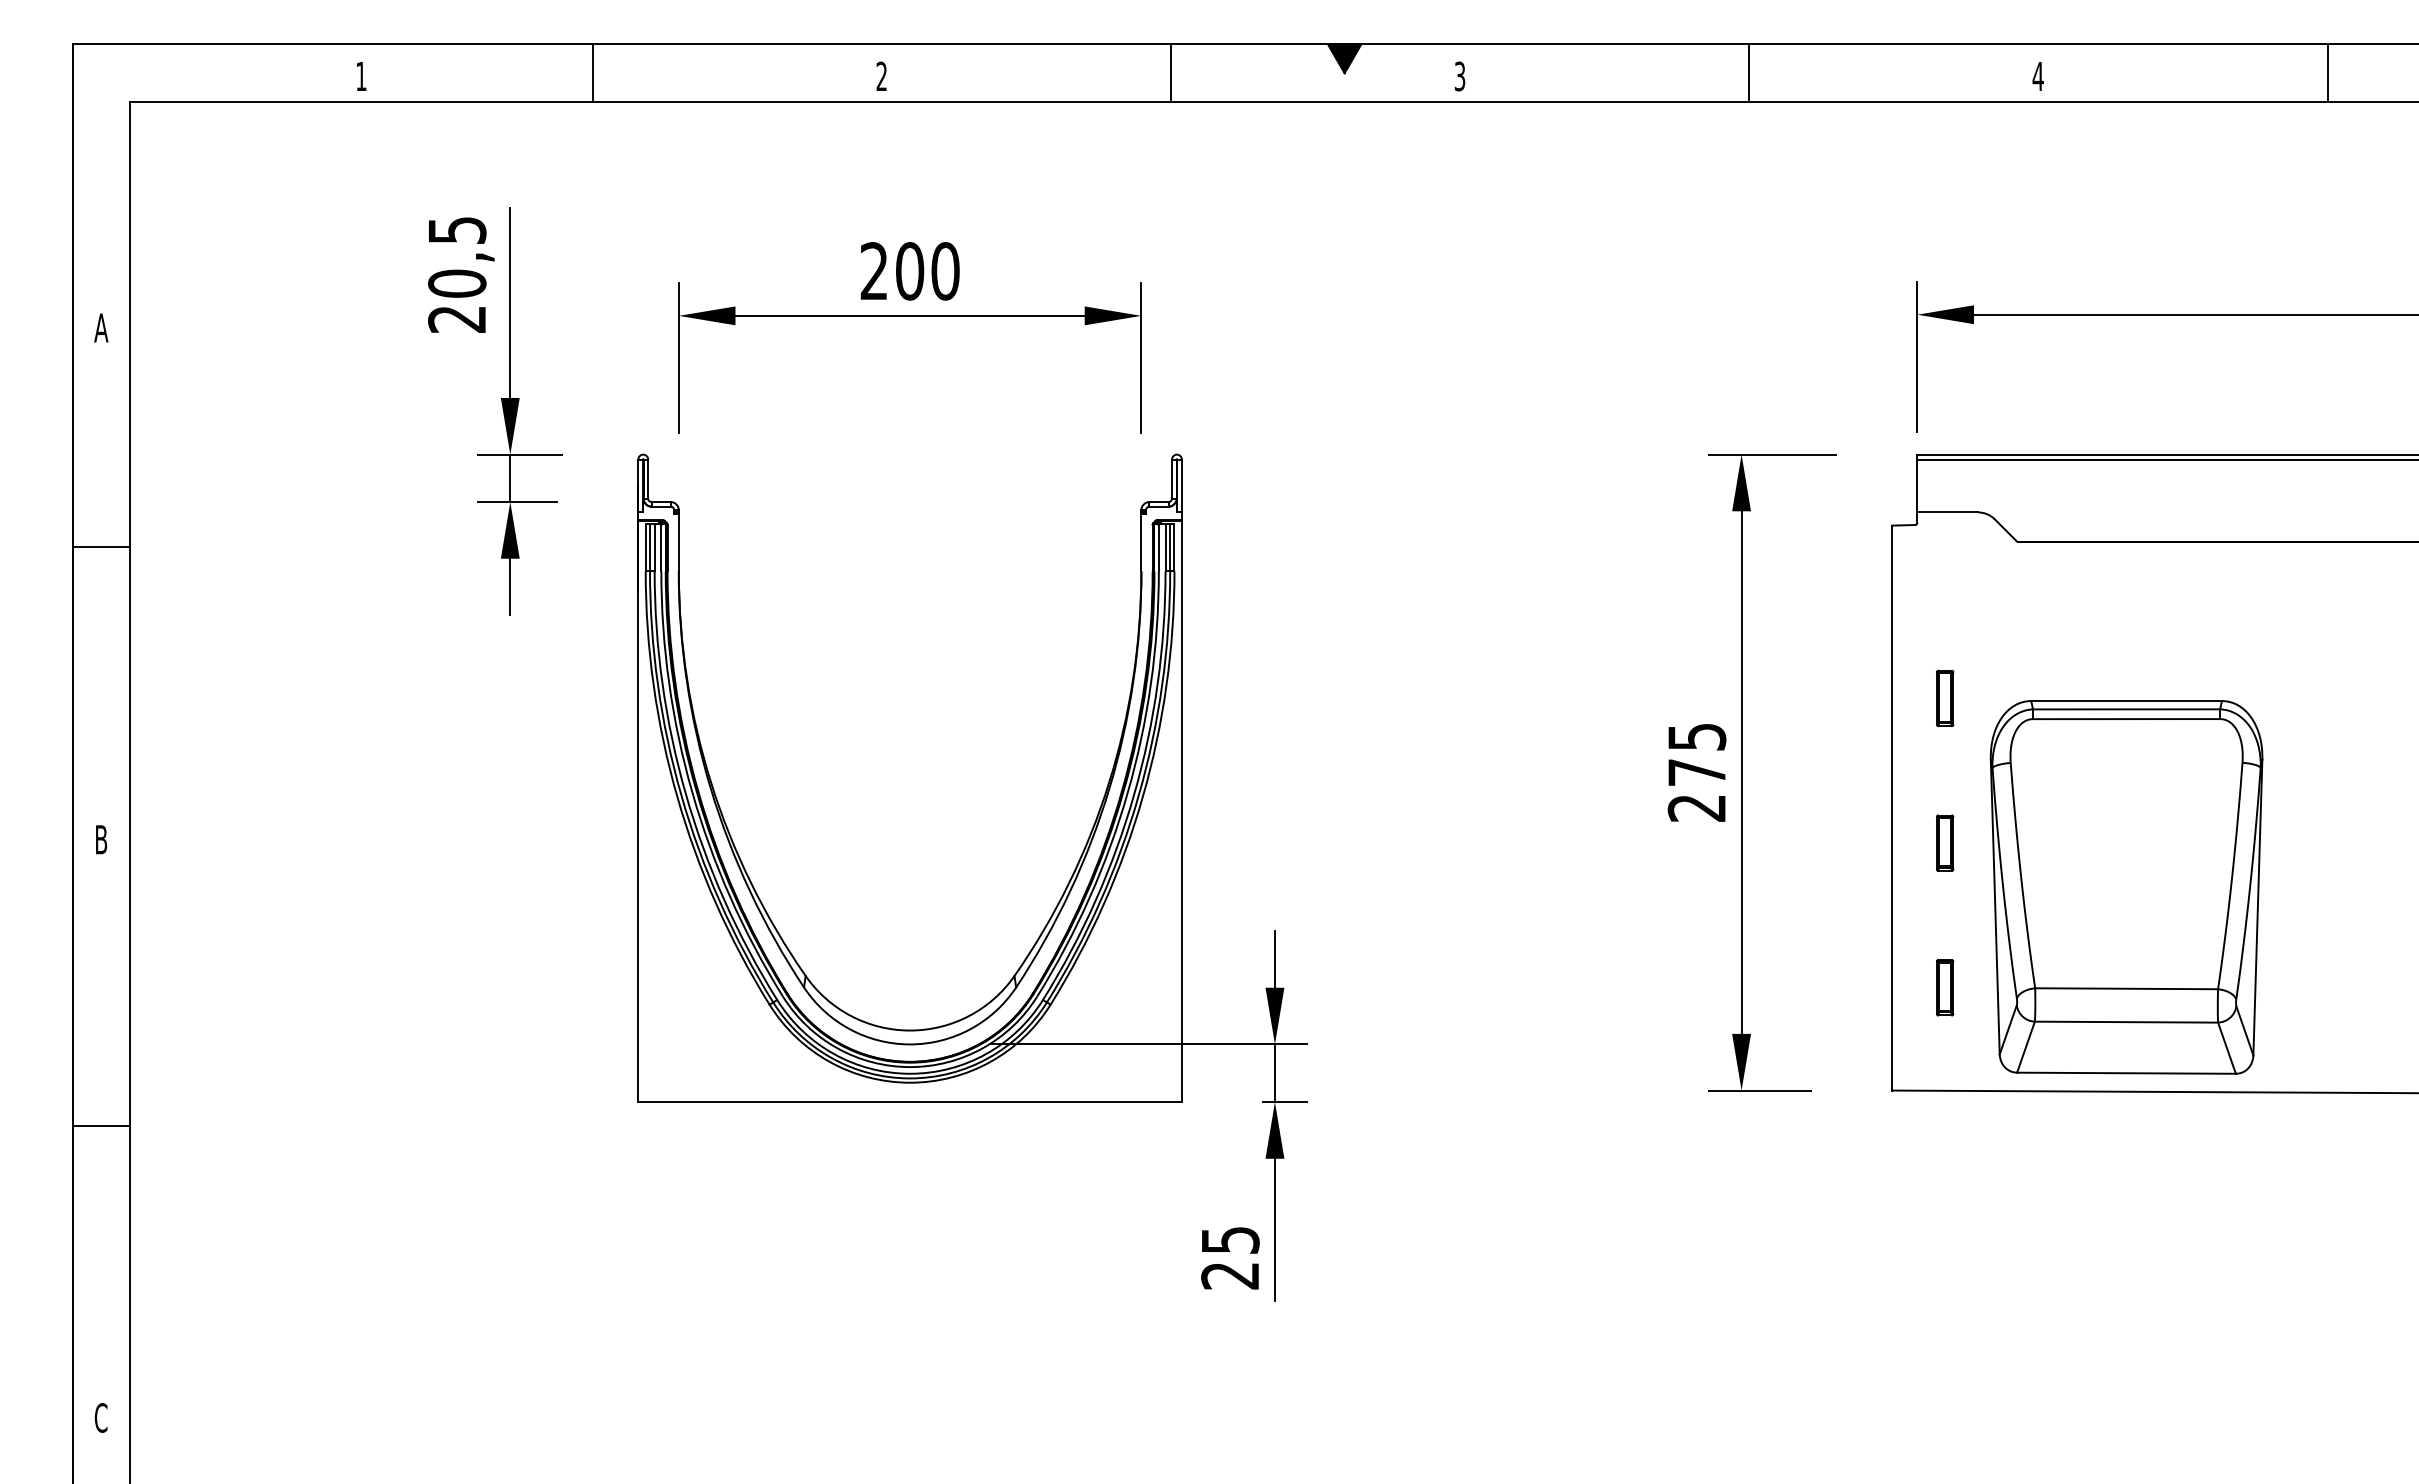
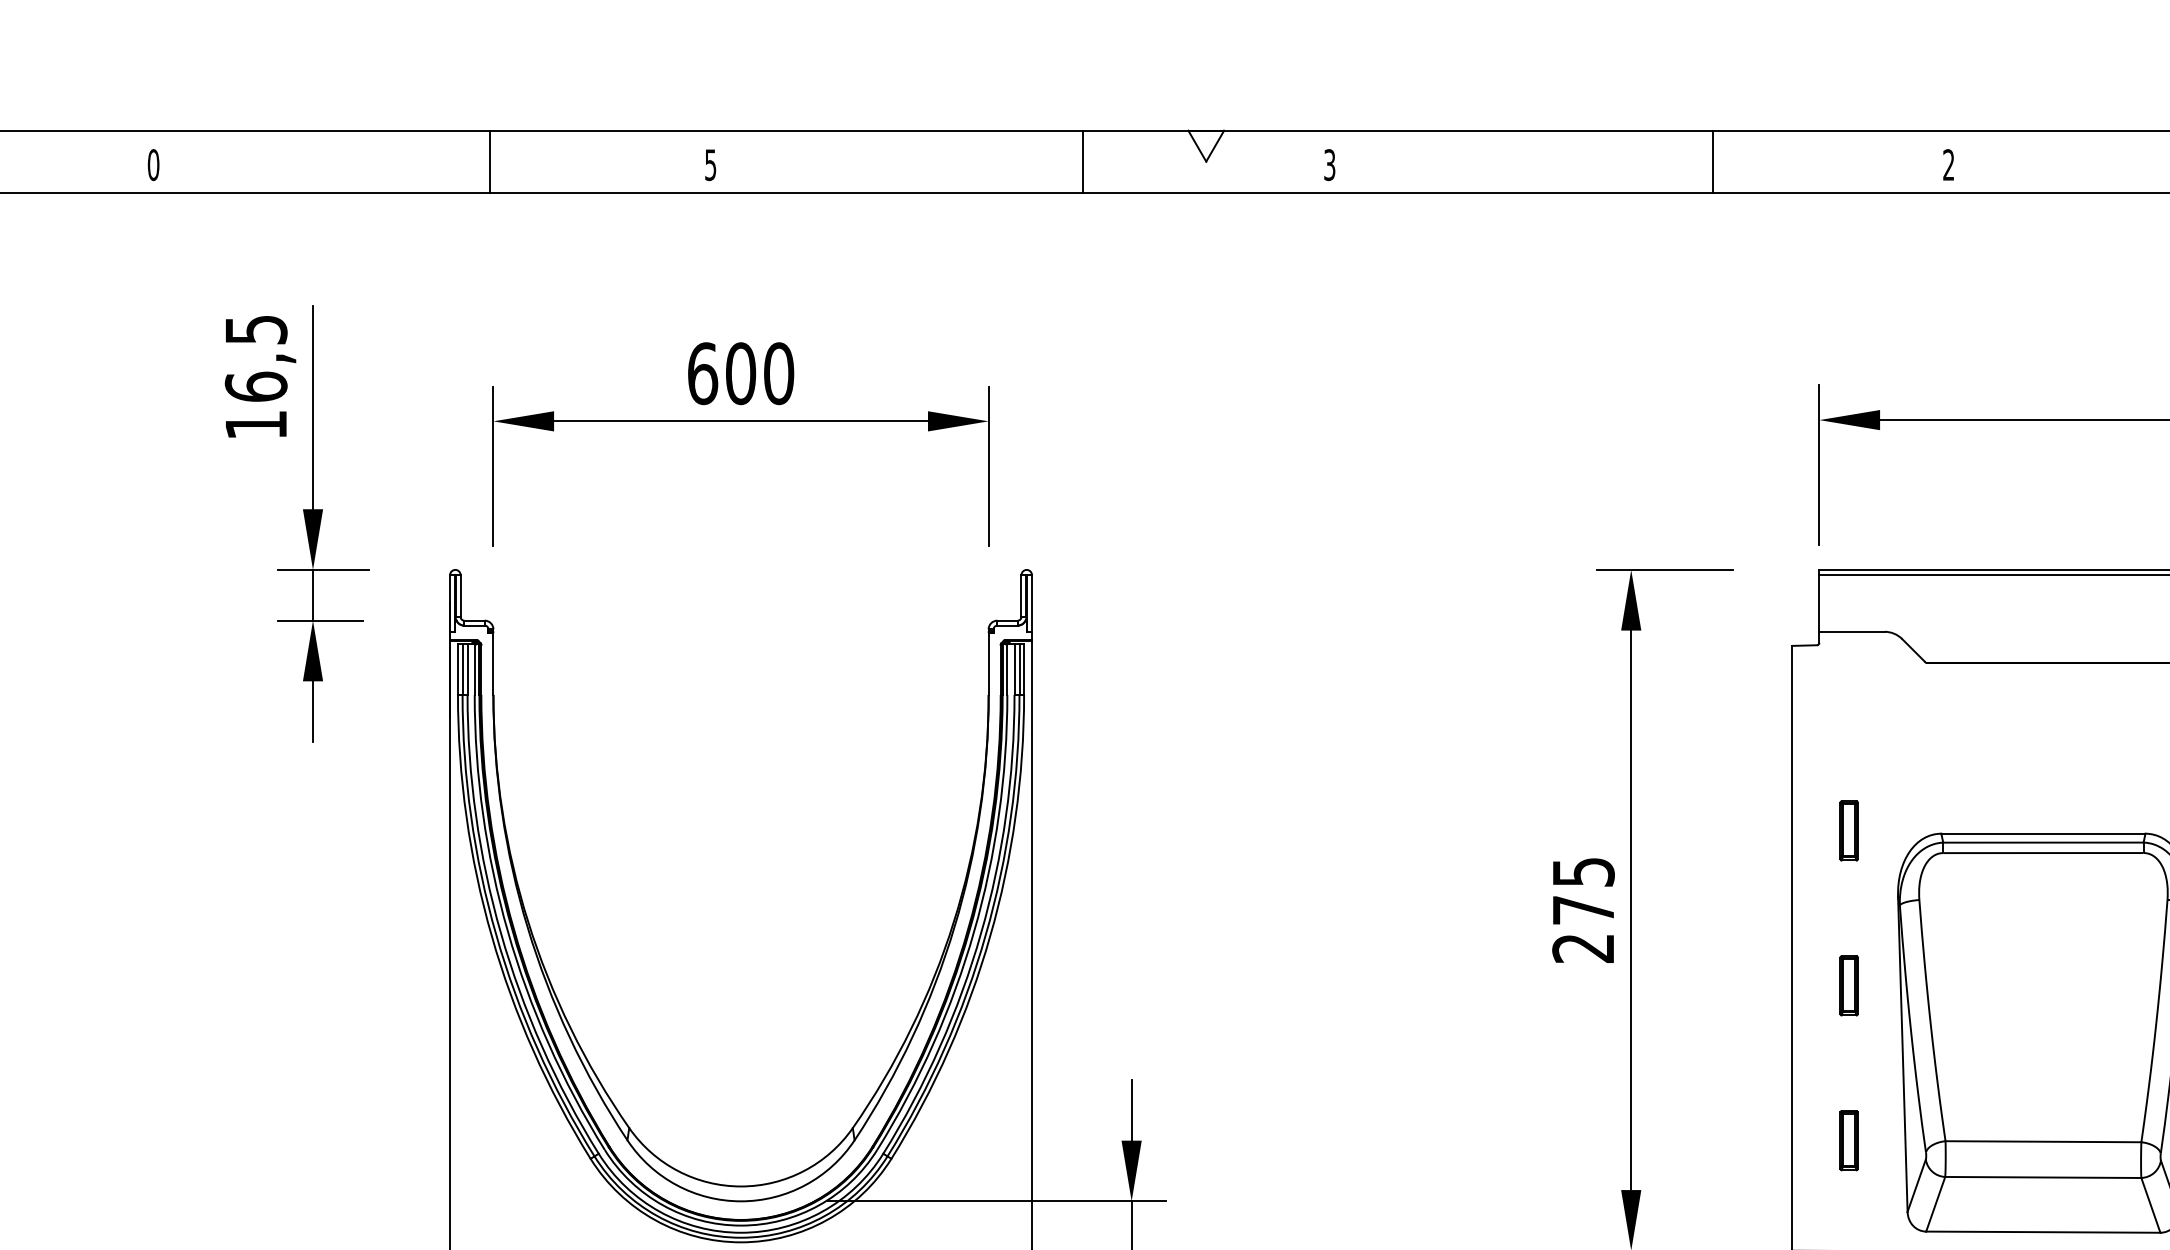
fill: (1344, 58) -> (1206, 145), removed
line: (592, 73) -> (489, 161), moved
line: (1171, 73) -> (1082, 161), moved
line: (1749, 73) -> (1713, 161), moved
text: (2037, 75) -> (1948, 163), 4 -> 2
text: (361, 76) -> (153, 165), 1 -> 0
text: (881, 76) -> (710, 165), 2 -> 5
text: (874, 271) -> (702, 373), 200 -> 600
text: (457, 300) -> (256, 404), 20,5 -> 16,5

